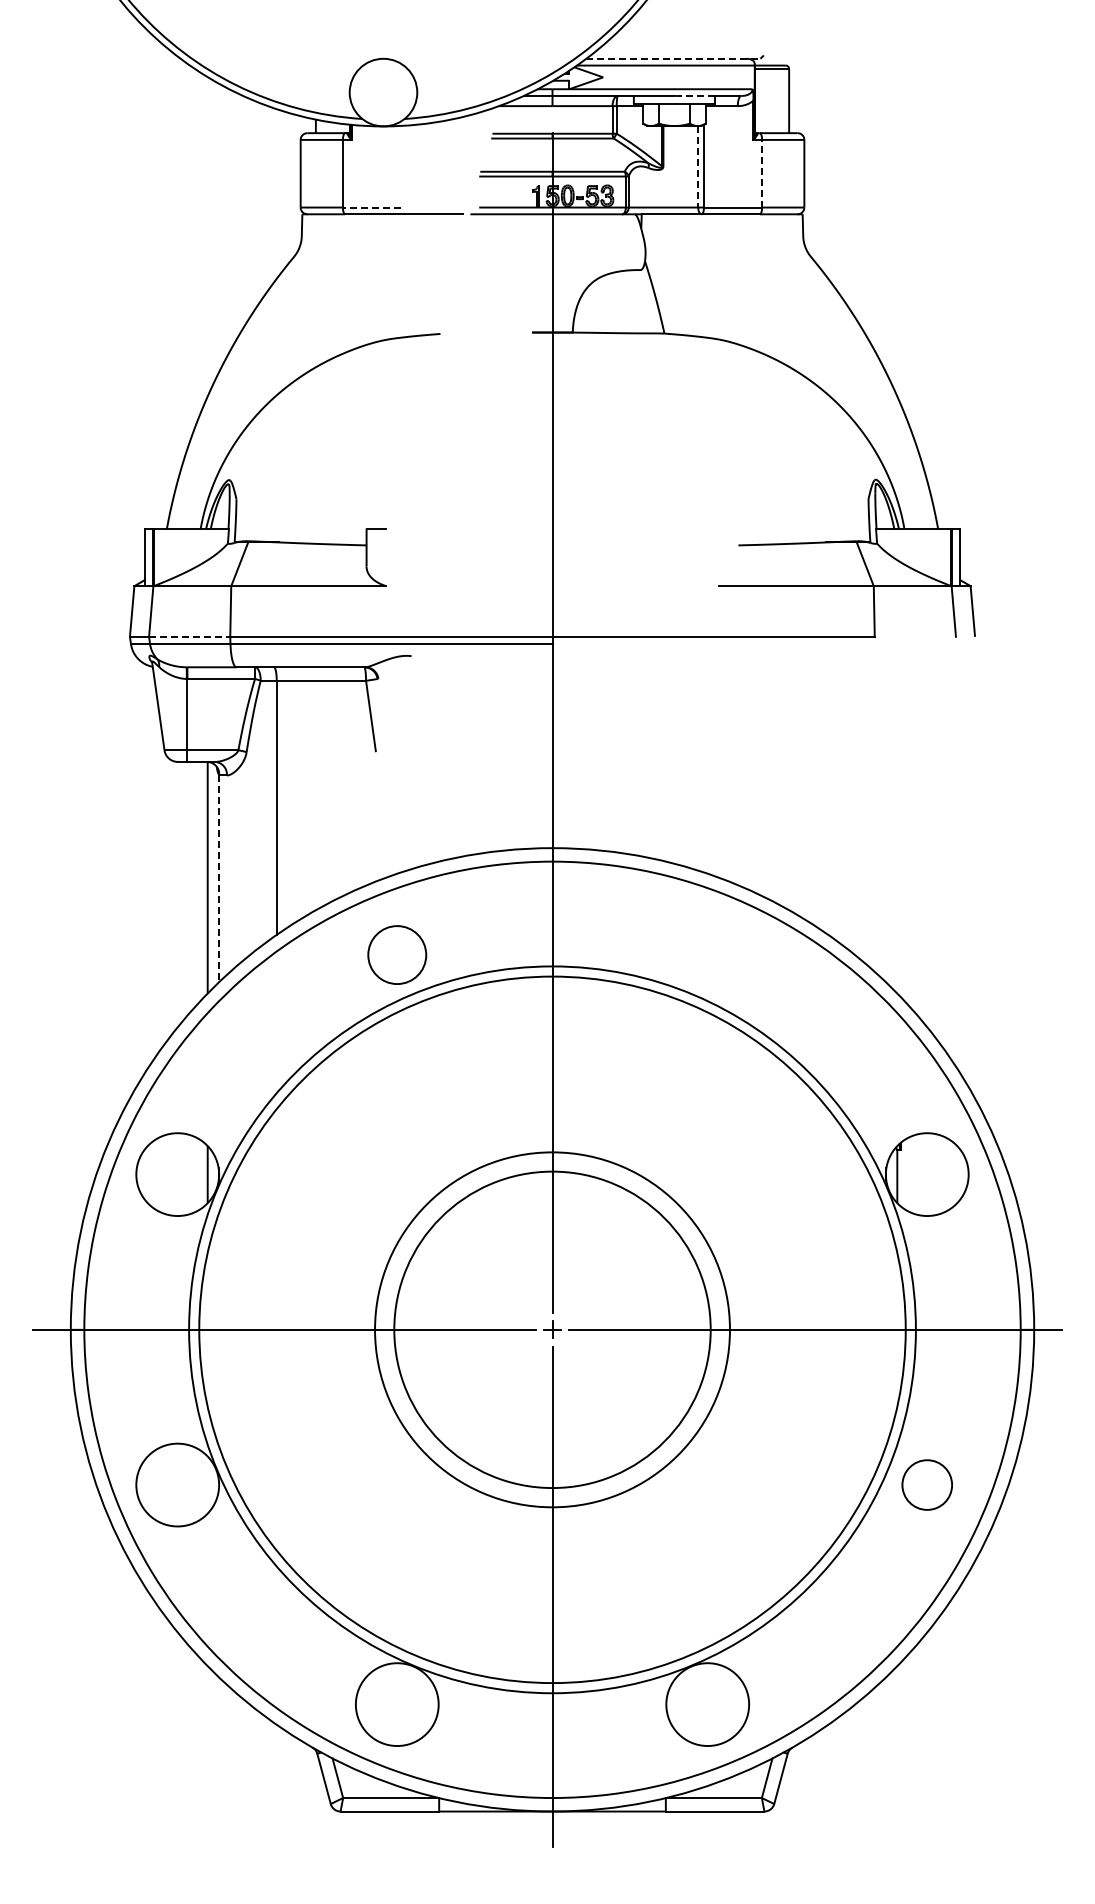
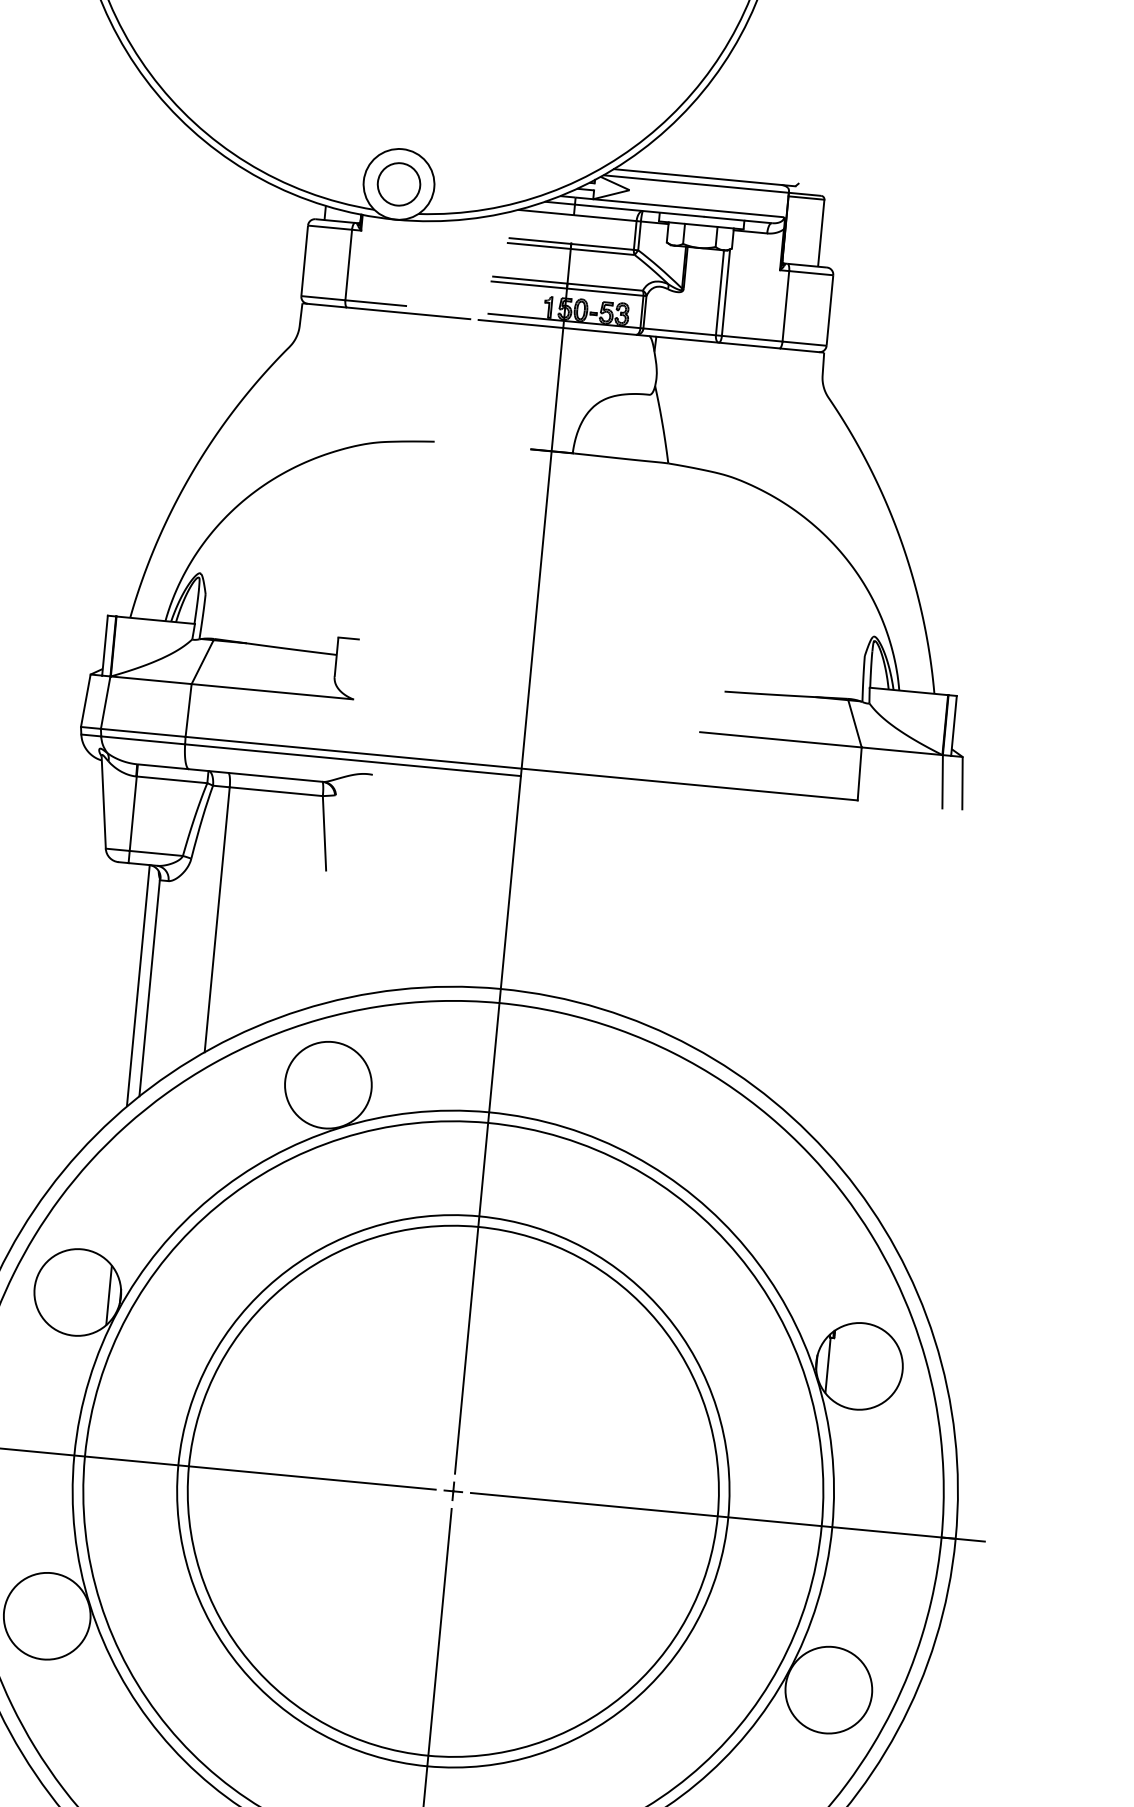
line: (673, 58) -> (704, 177), dashed -> solid
circle: (383, 92) -> (399, 184), added
line: (695, 95) -> (724, 218), dashed -> solid
line: (698, 166) -> (720, 292), dashed -> solid
line: (762, 173) -> (786, 306), dashed -> solid
line: (371, 207) -> (375, 303), dashed -> solid
line: (189, 636) -> (143, 732), dashed -> solid
line: (218, 879) -> (149, 988), dashed -> solid
circle: (396, 954) -> (327, 1084), size x1.43
circle: (552, 1329) -> (453, 1490), size x1.43
circle: (552, 1329) -> (453, 1490), size x1.67
circle: (926, 1484) -> (828, 1689), size x1.67

